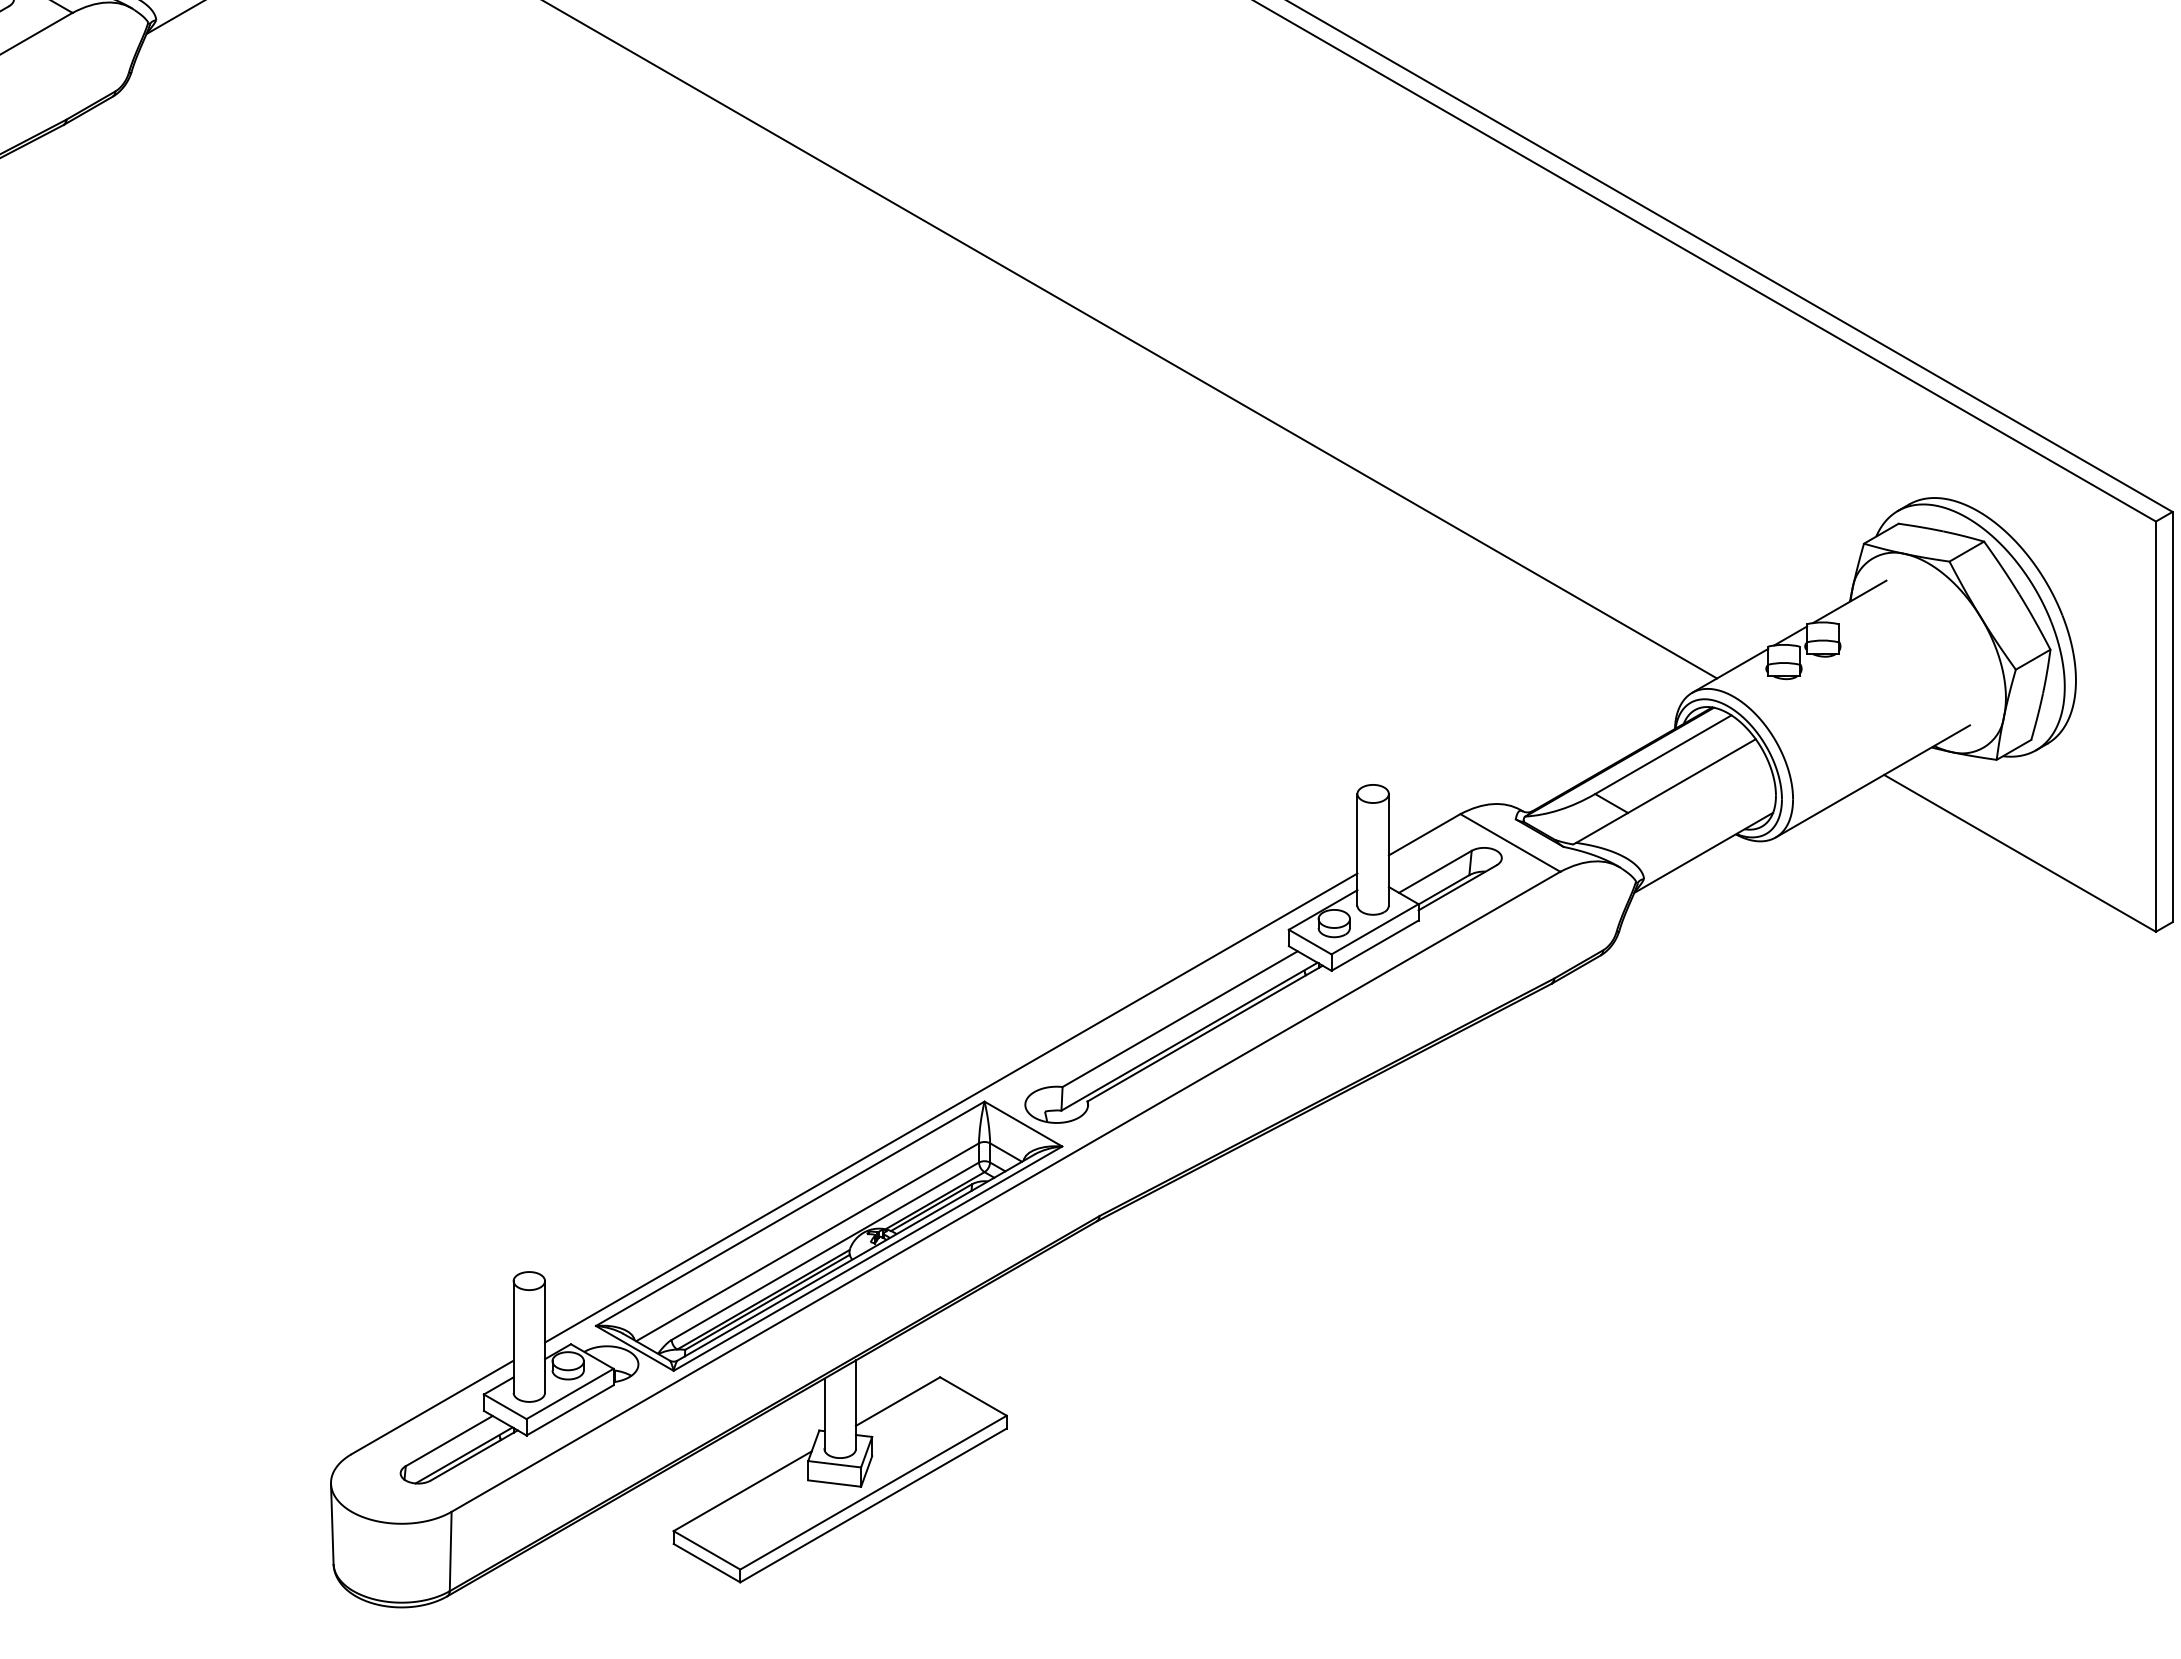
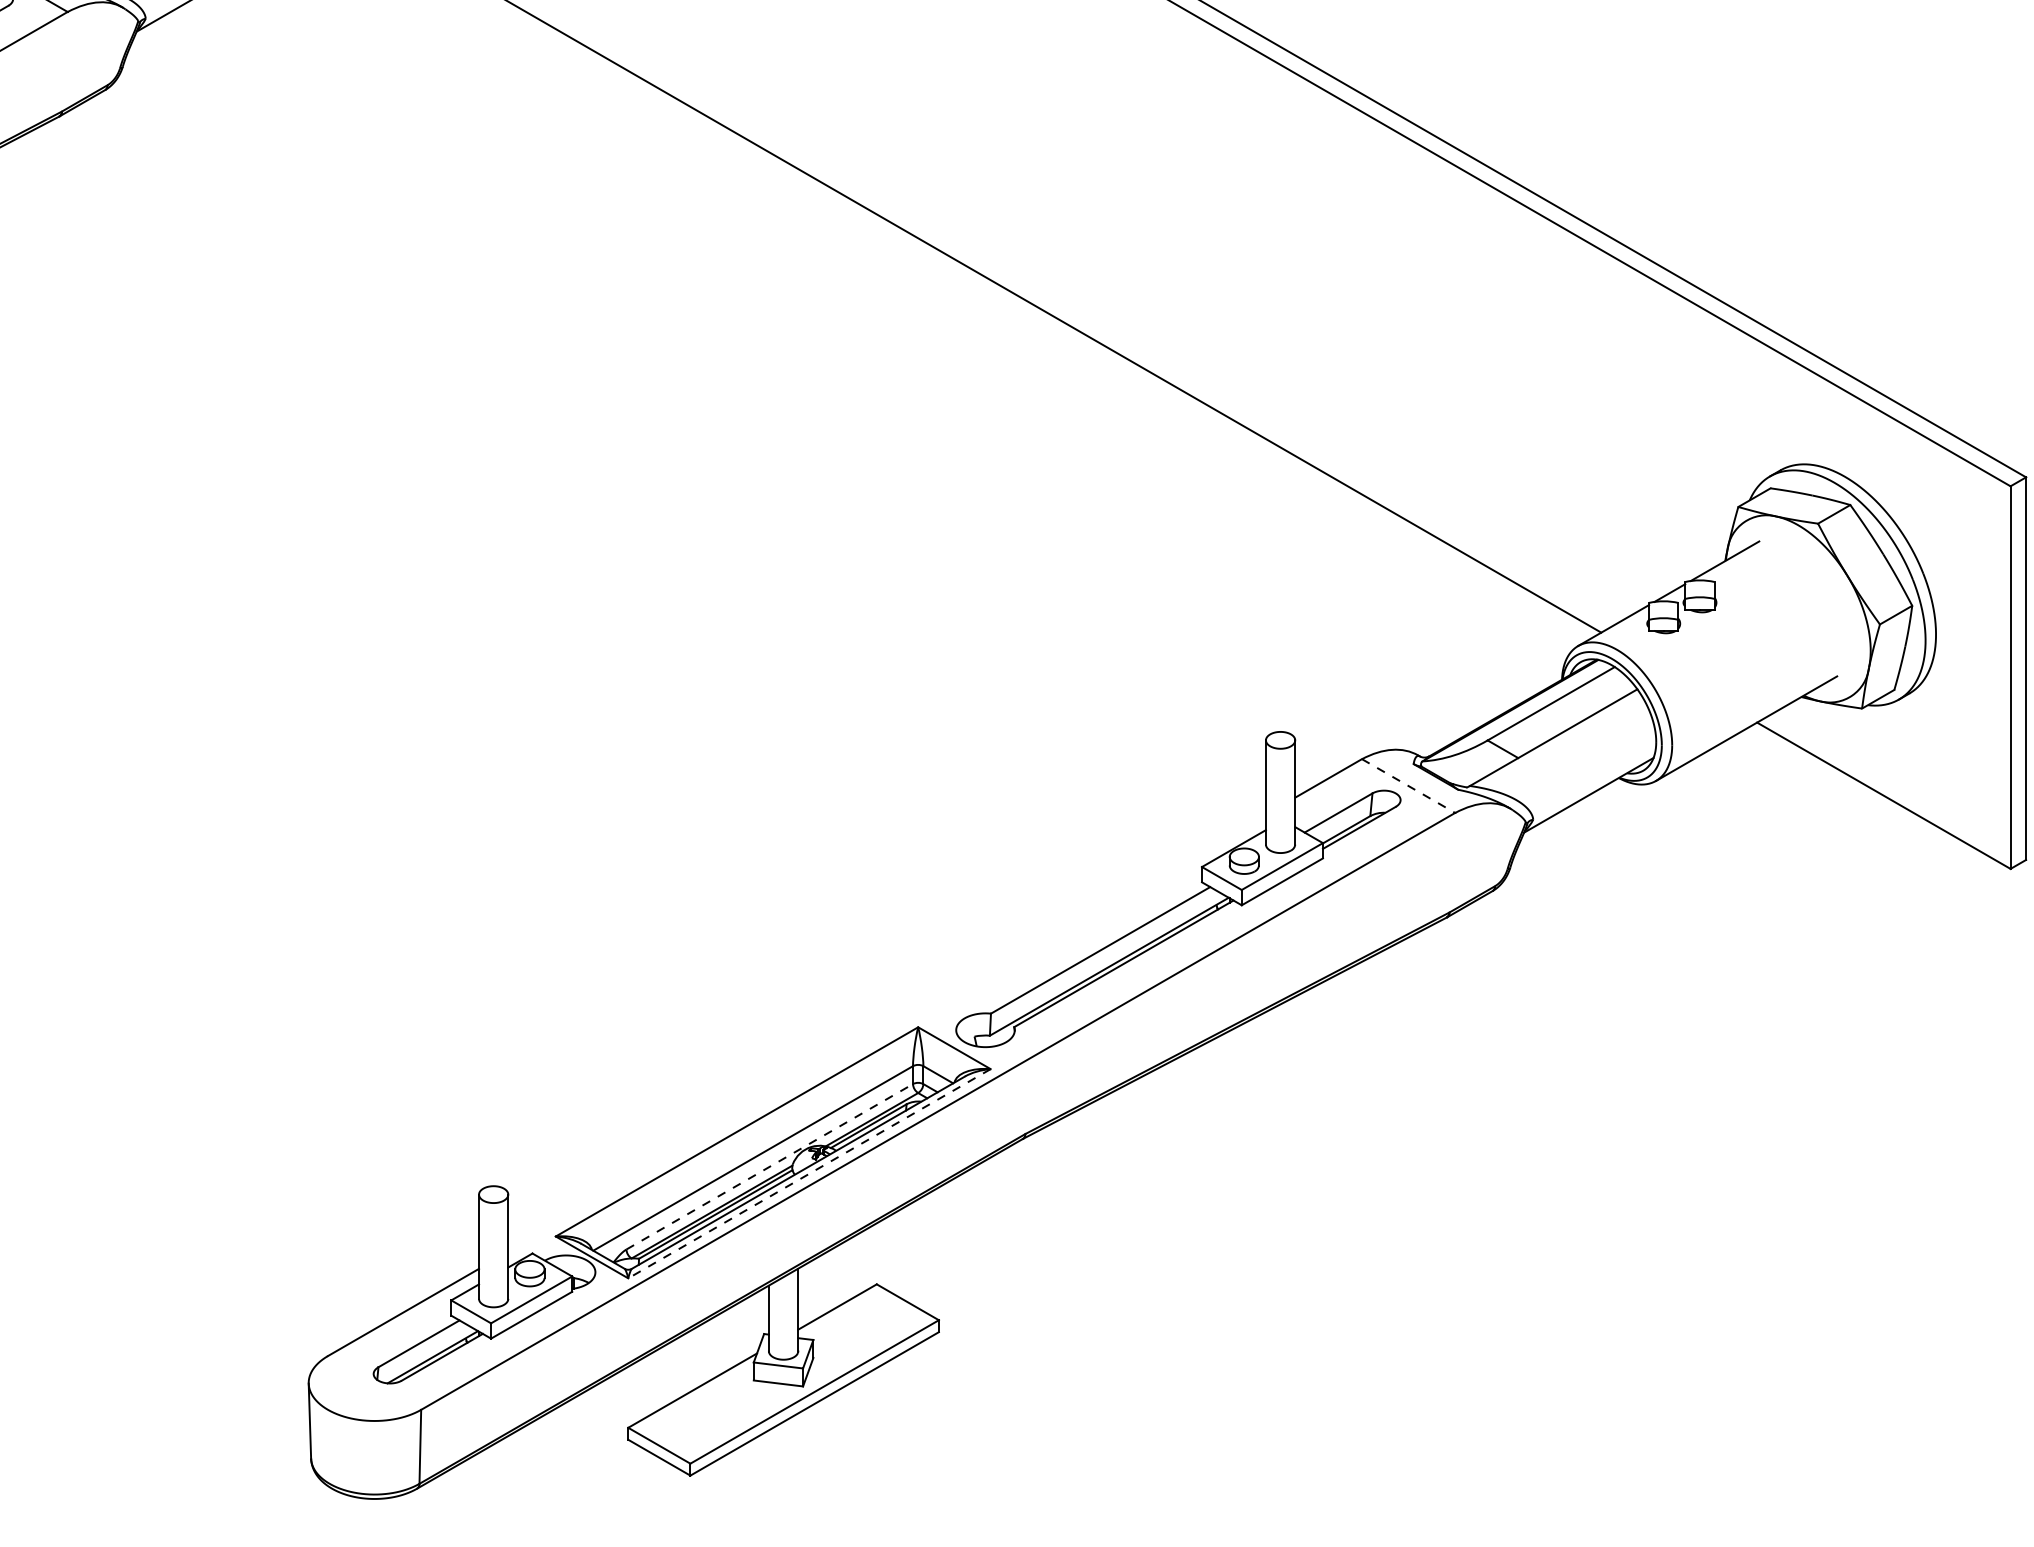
line: (1510, 843) -> (1408, 786), solid -> dashed
line: (950, 1107) -> (886, 1032), removed
line: (826, 1250) -> (770, 1166), solid -> dashed
line: (867, 1258) -> (809, 1173), solid -> dashed

